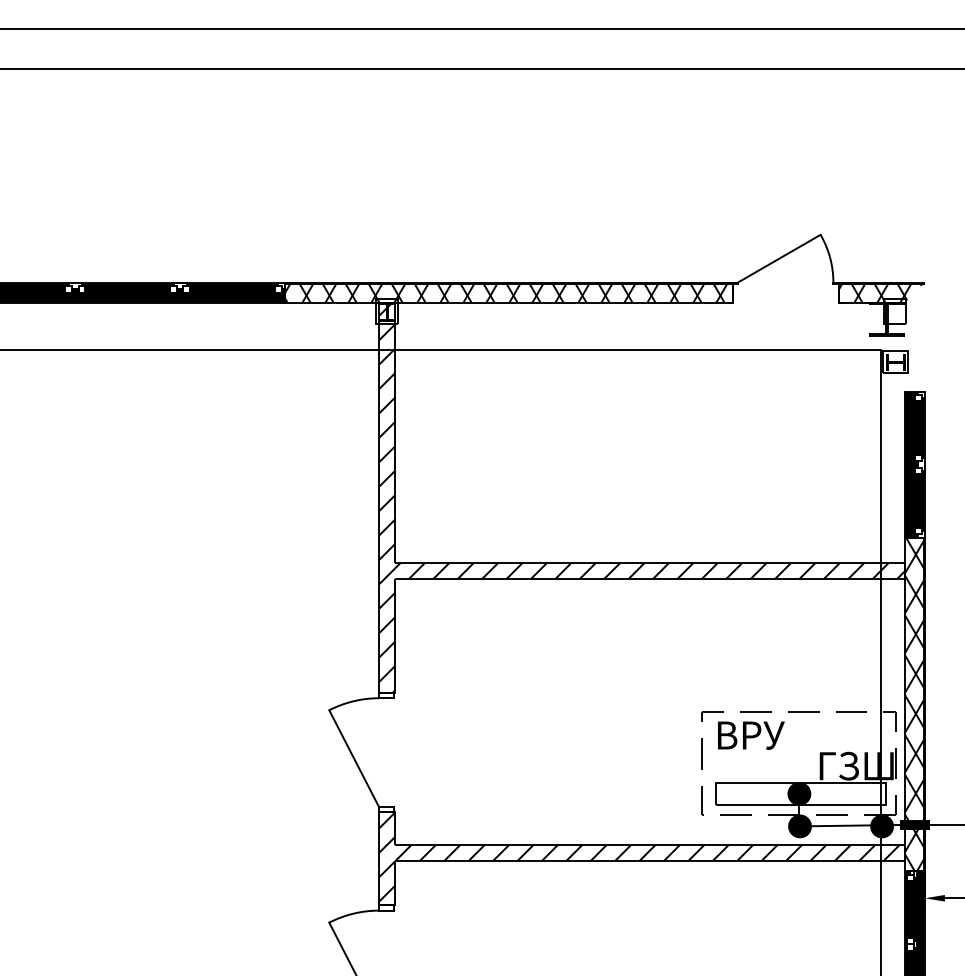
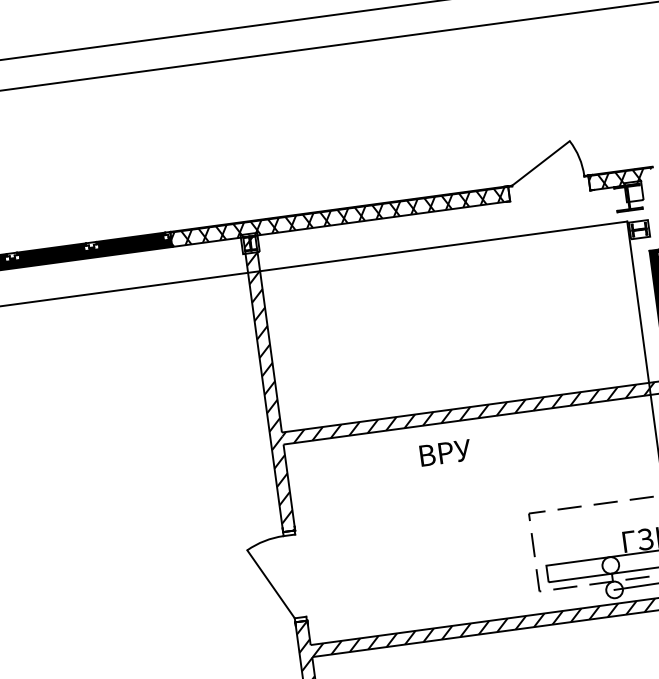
text: (751, 735) -> (445, 452), moved
fill: (799, 793) -> (610, 565), removed
fill: (799, 826) -> (614, 590), removed

